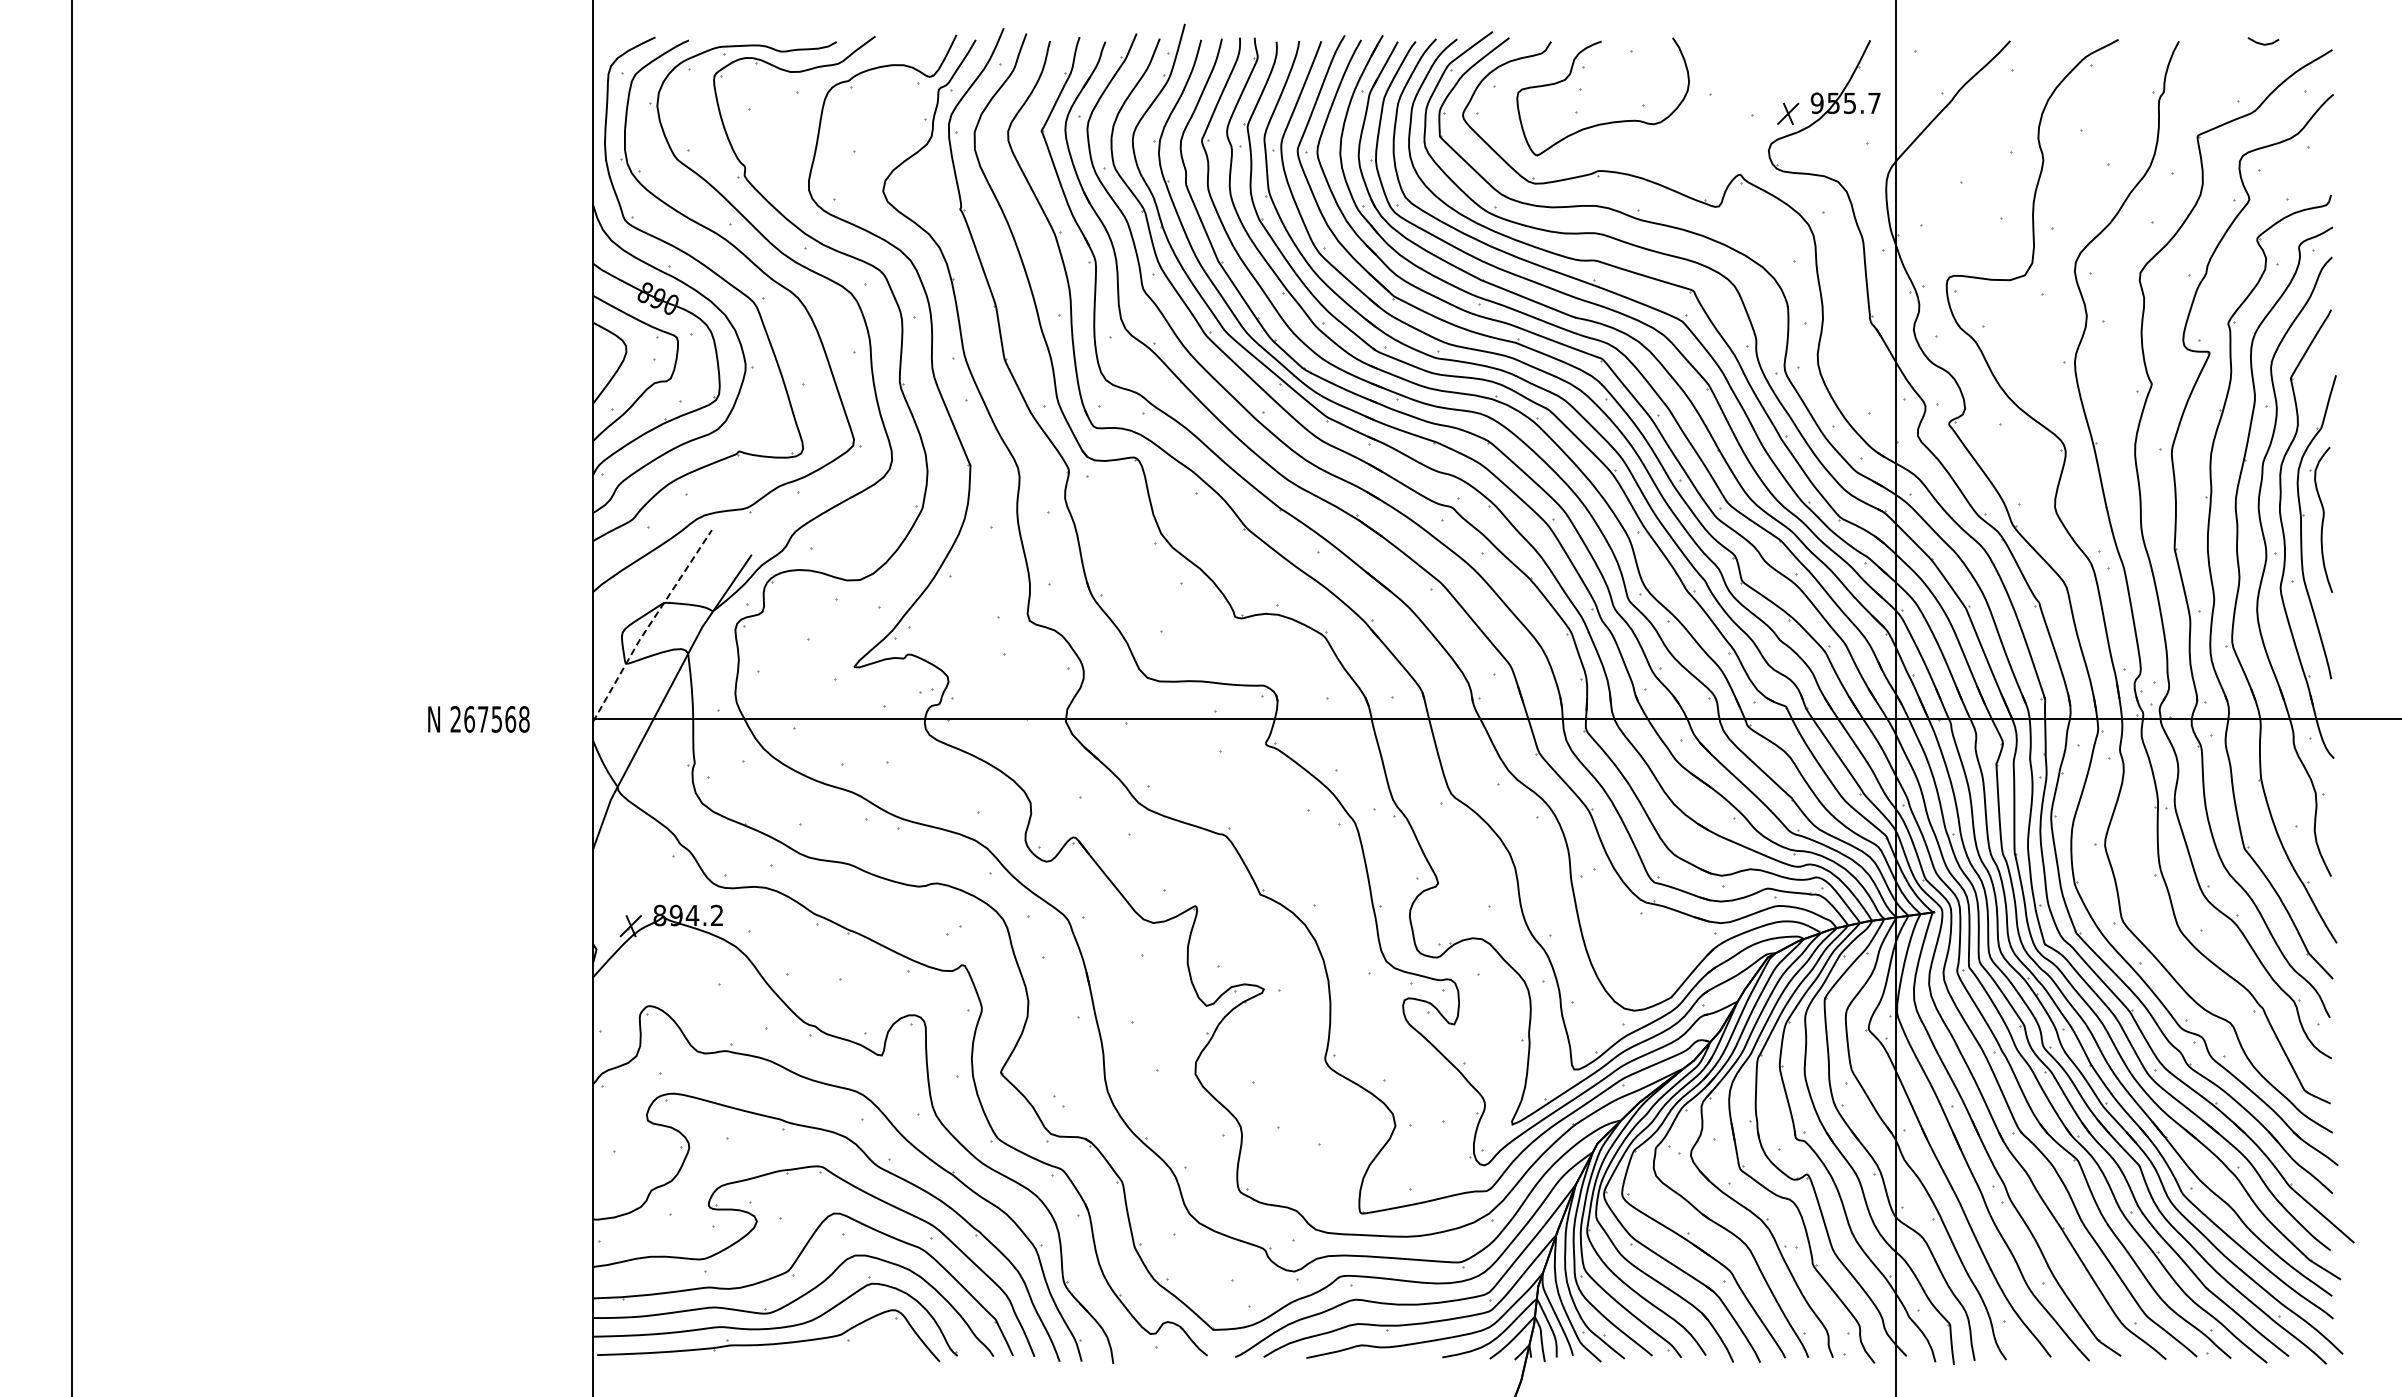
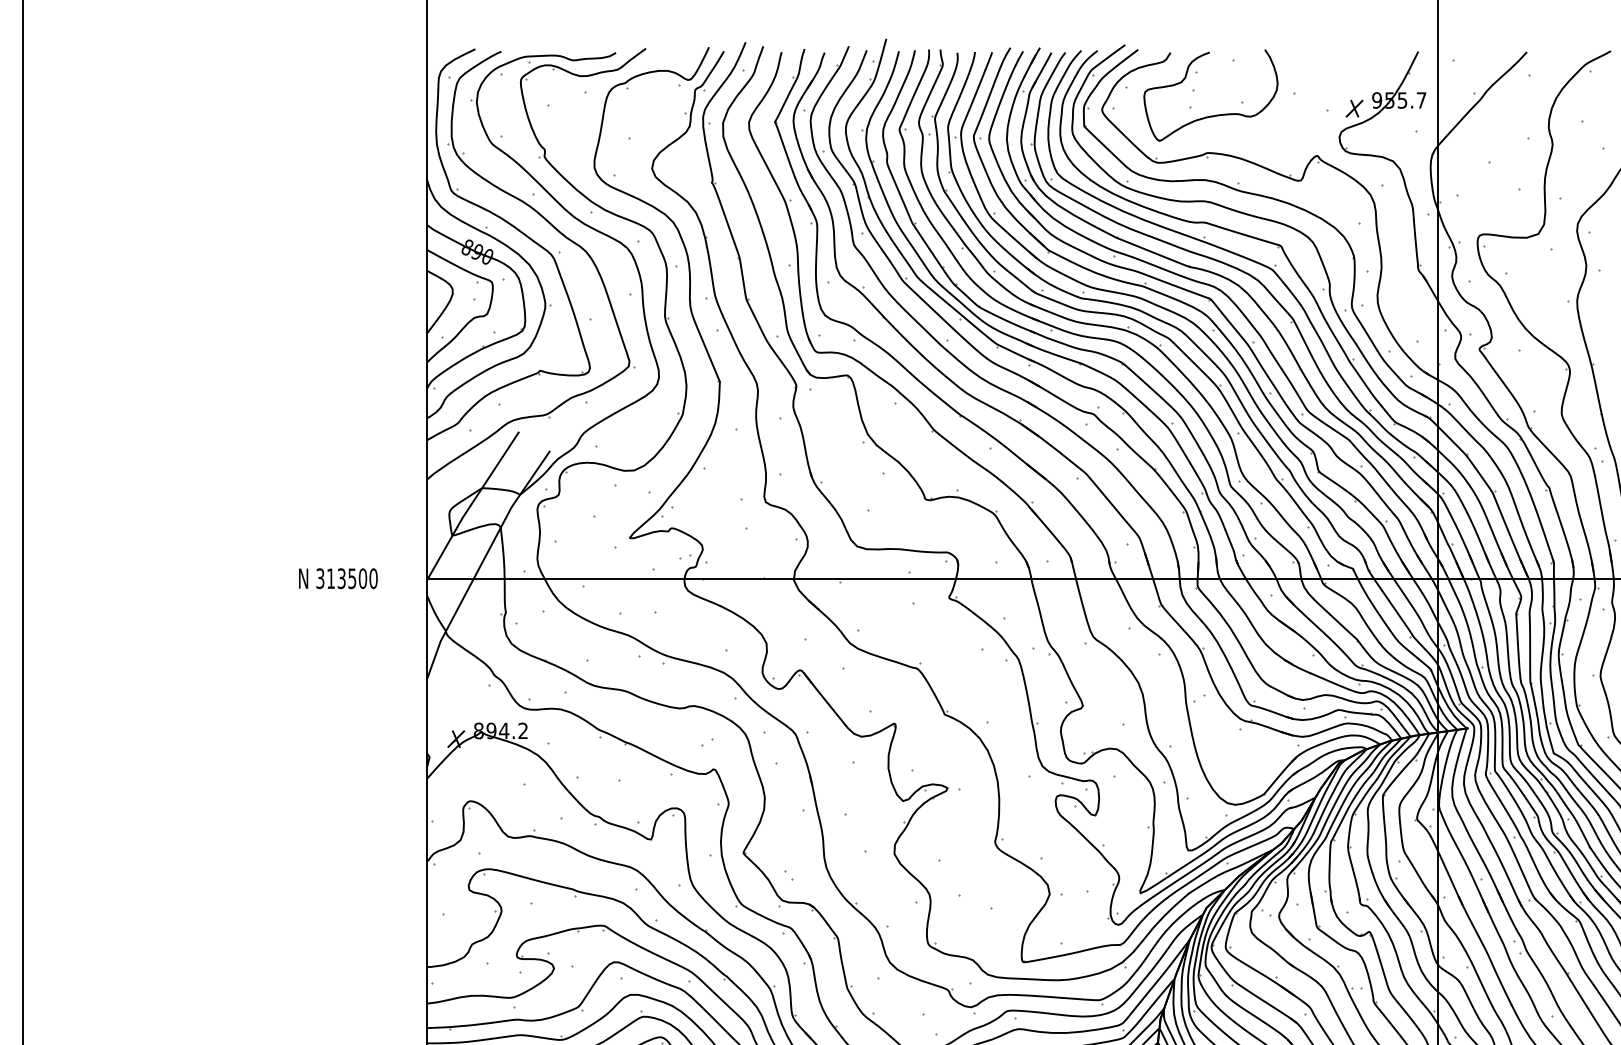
line: (649, 624) -> (470, 505), dashed -> solid
text: (489, 719) -> (346, 578), 267568 -> 313500

